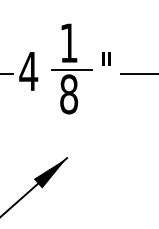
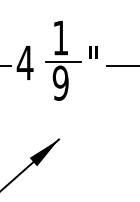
text: (69, 94) -> (61, 83), 8 -> 9

